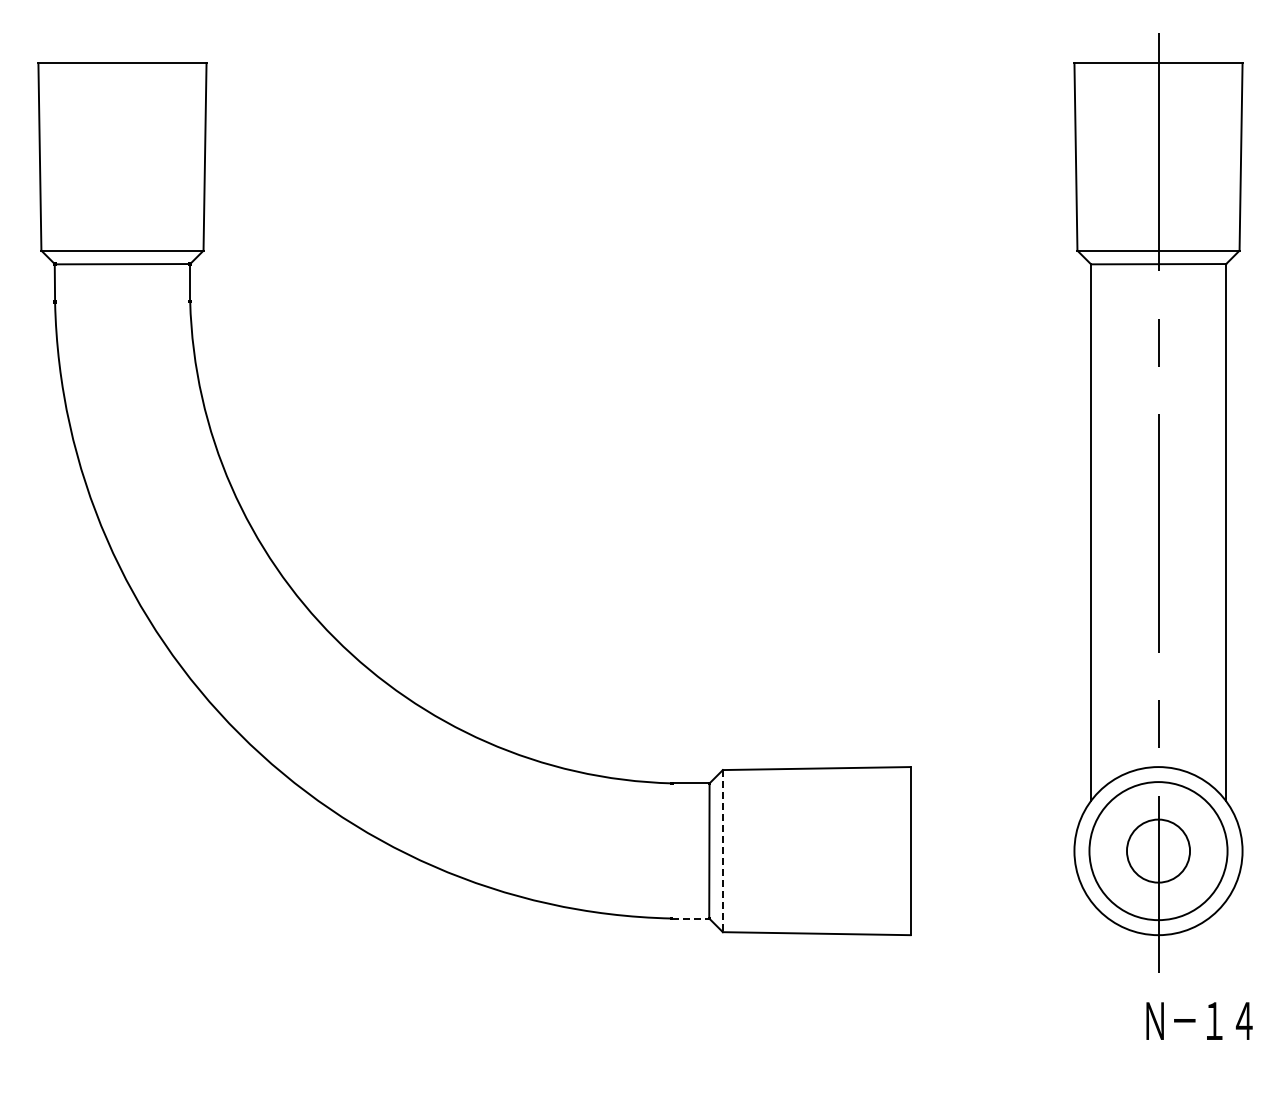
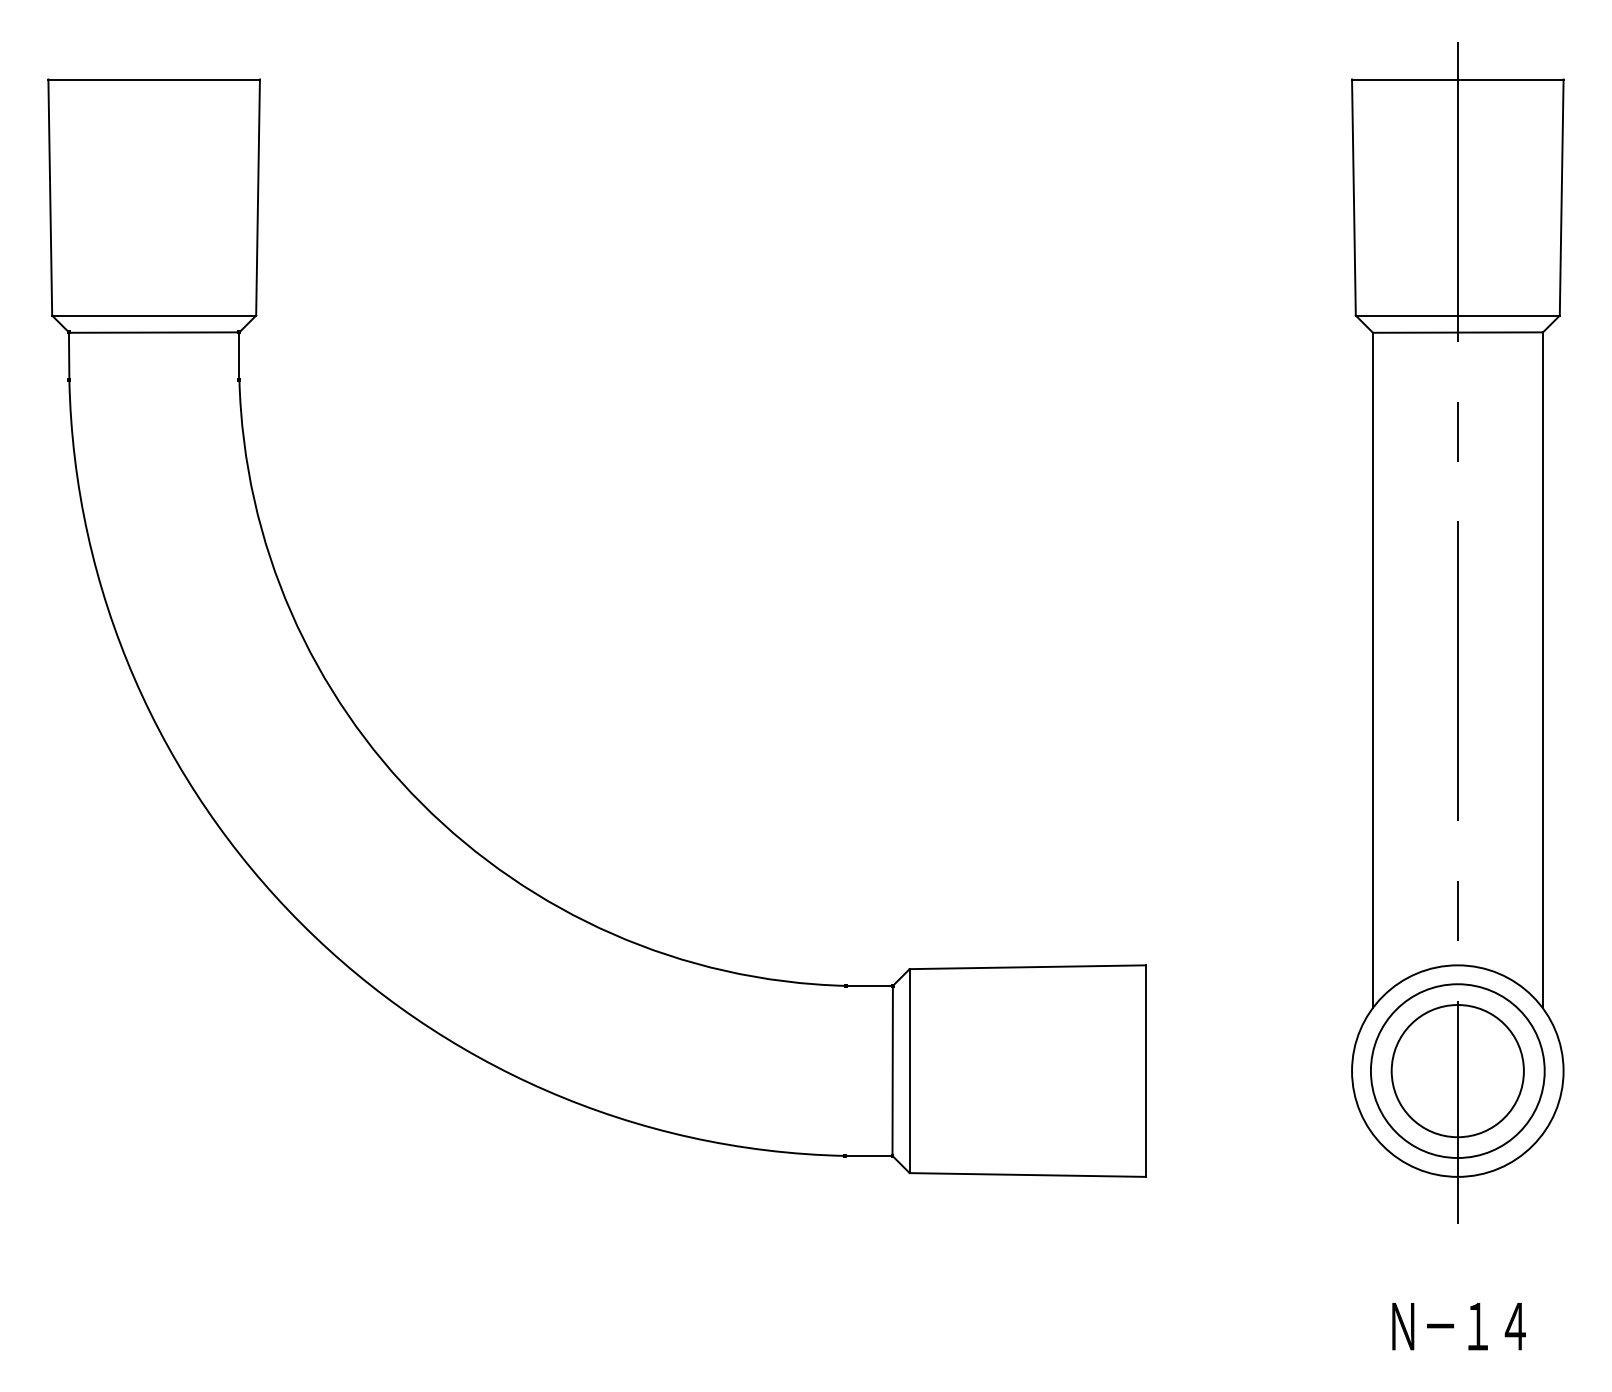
circle: (1158, 850) -> (1457, 1070), size x1.67
line: (722, 851) -> (909, 1071), dashed -> solid
line: (690, 918) -> (868, 1155), dashed -> solid
text: (1199, 1020) -> (1459, 1325), moved

